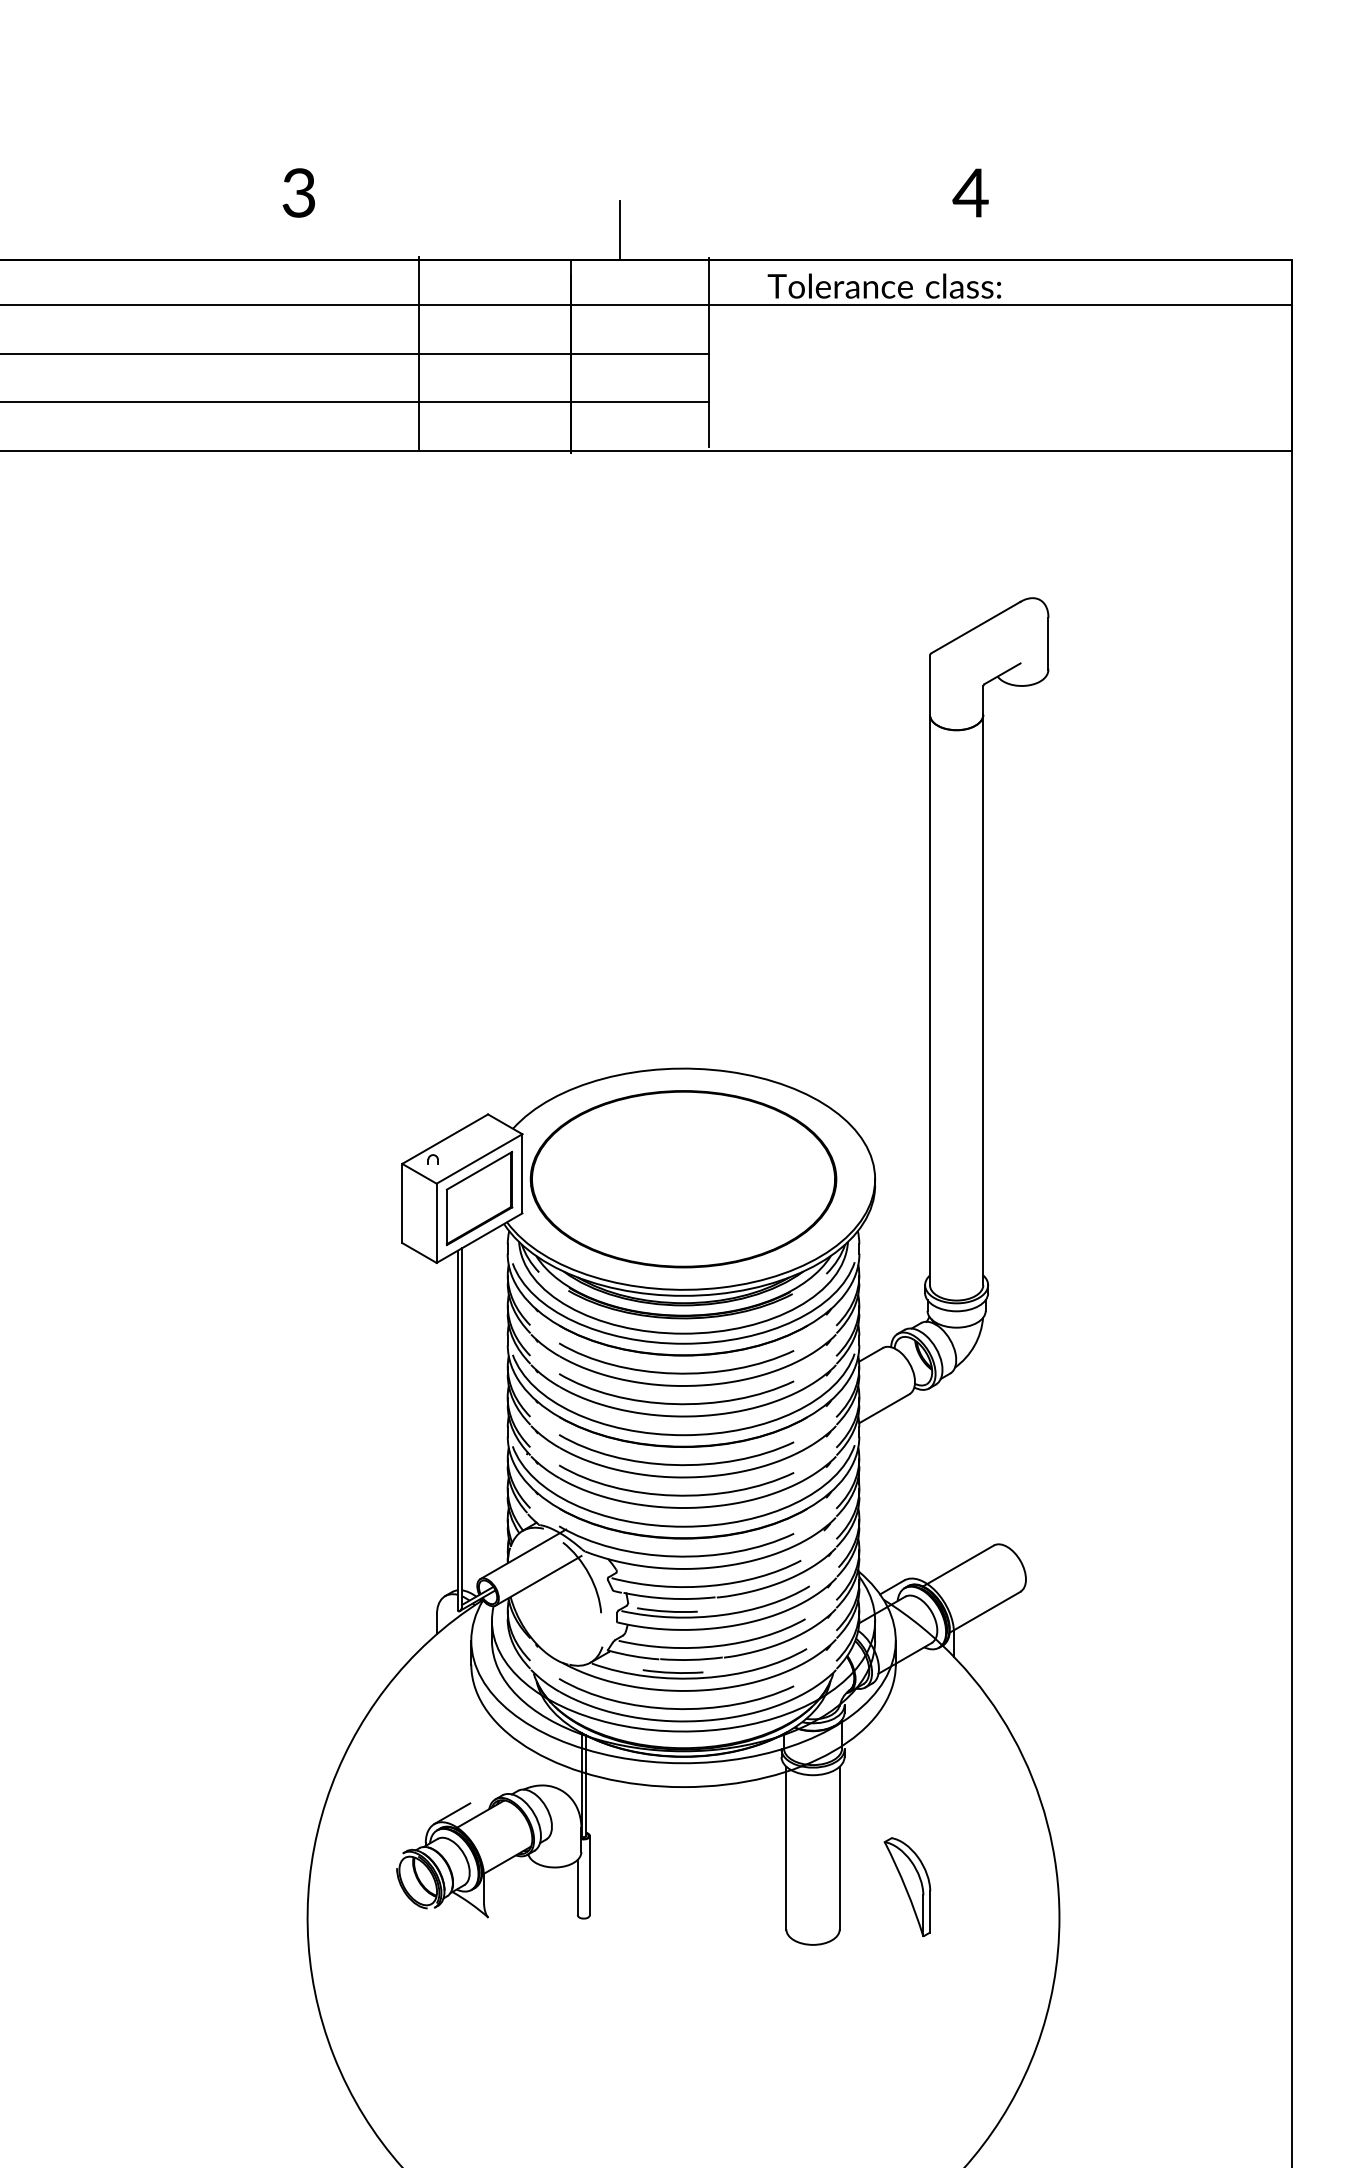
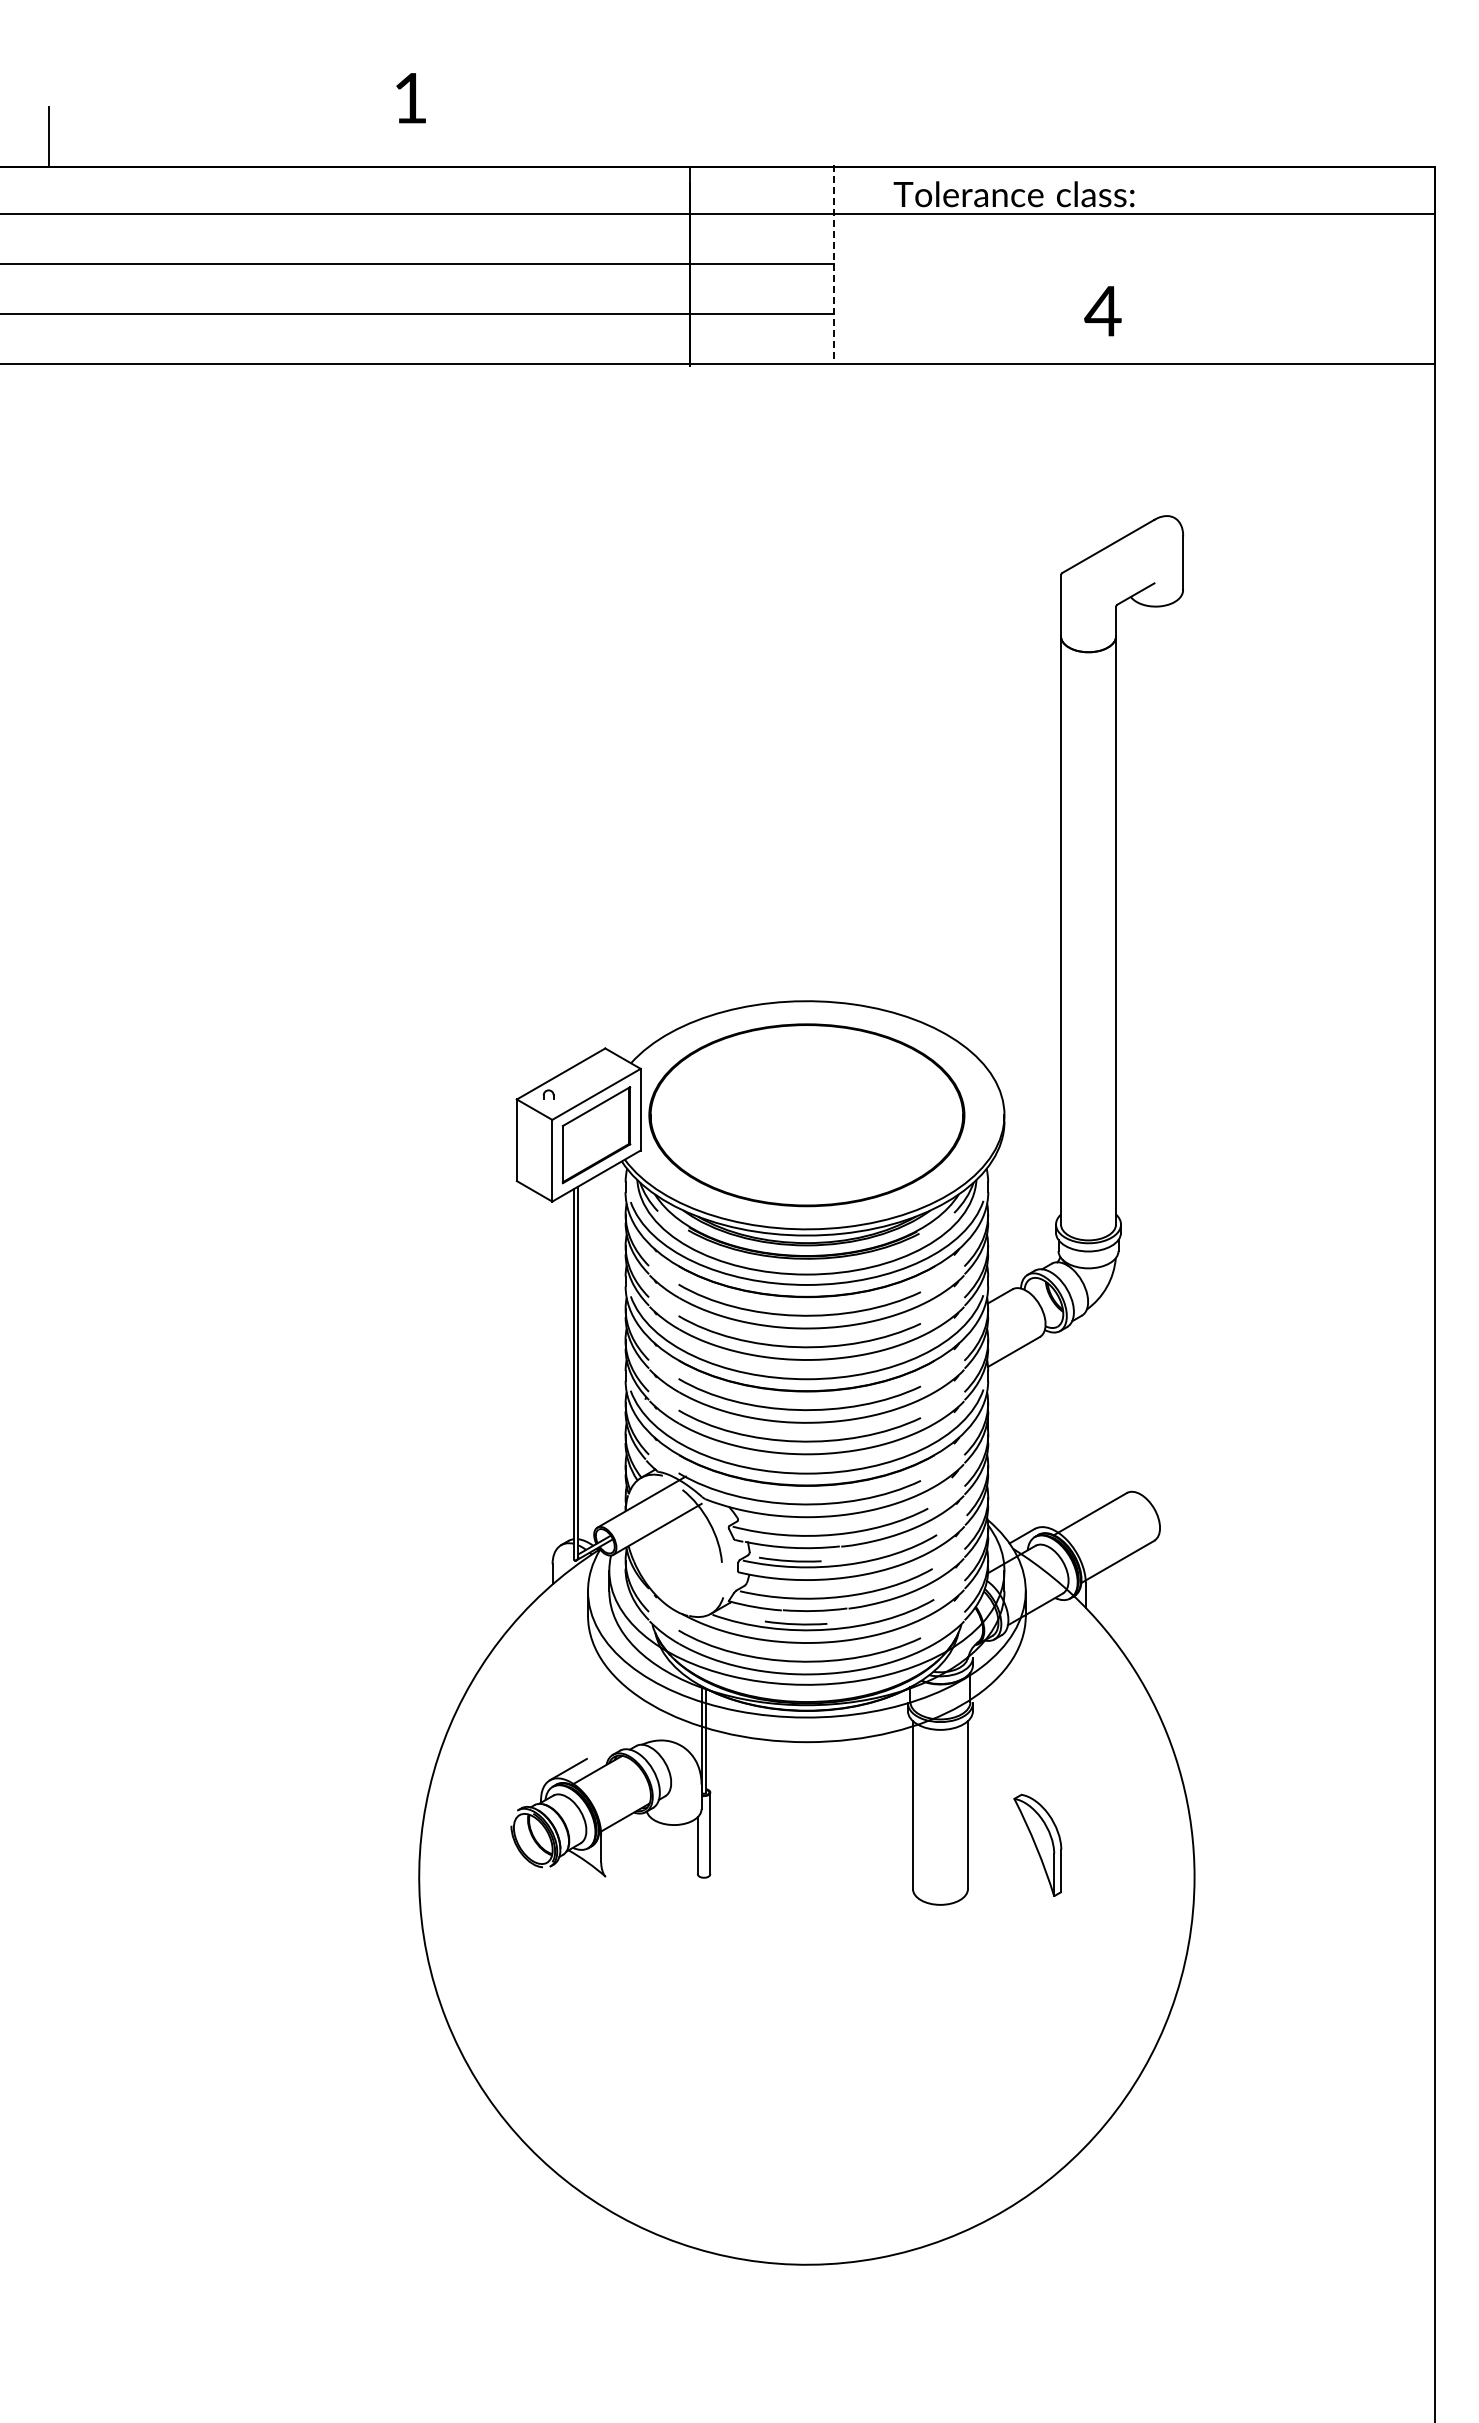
text: (298, 192) -> (409, 97), 3 -> 1
text: (970, 193) -> (1102, 311), moved
line: (620, 230) -> (741, 136), removed
line: (419, 352) -> (534, 262), removed
line: (709, 353) -> (833, 263), solid -> dashed

